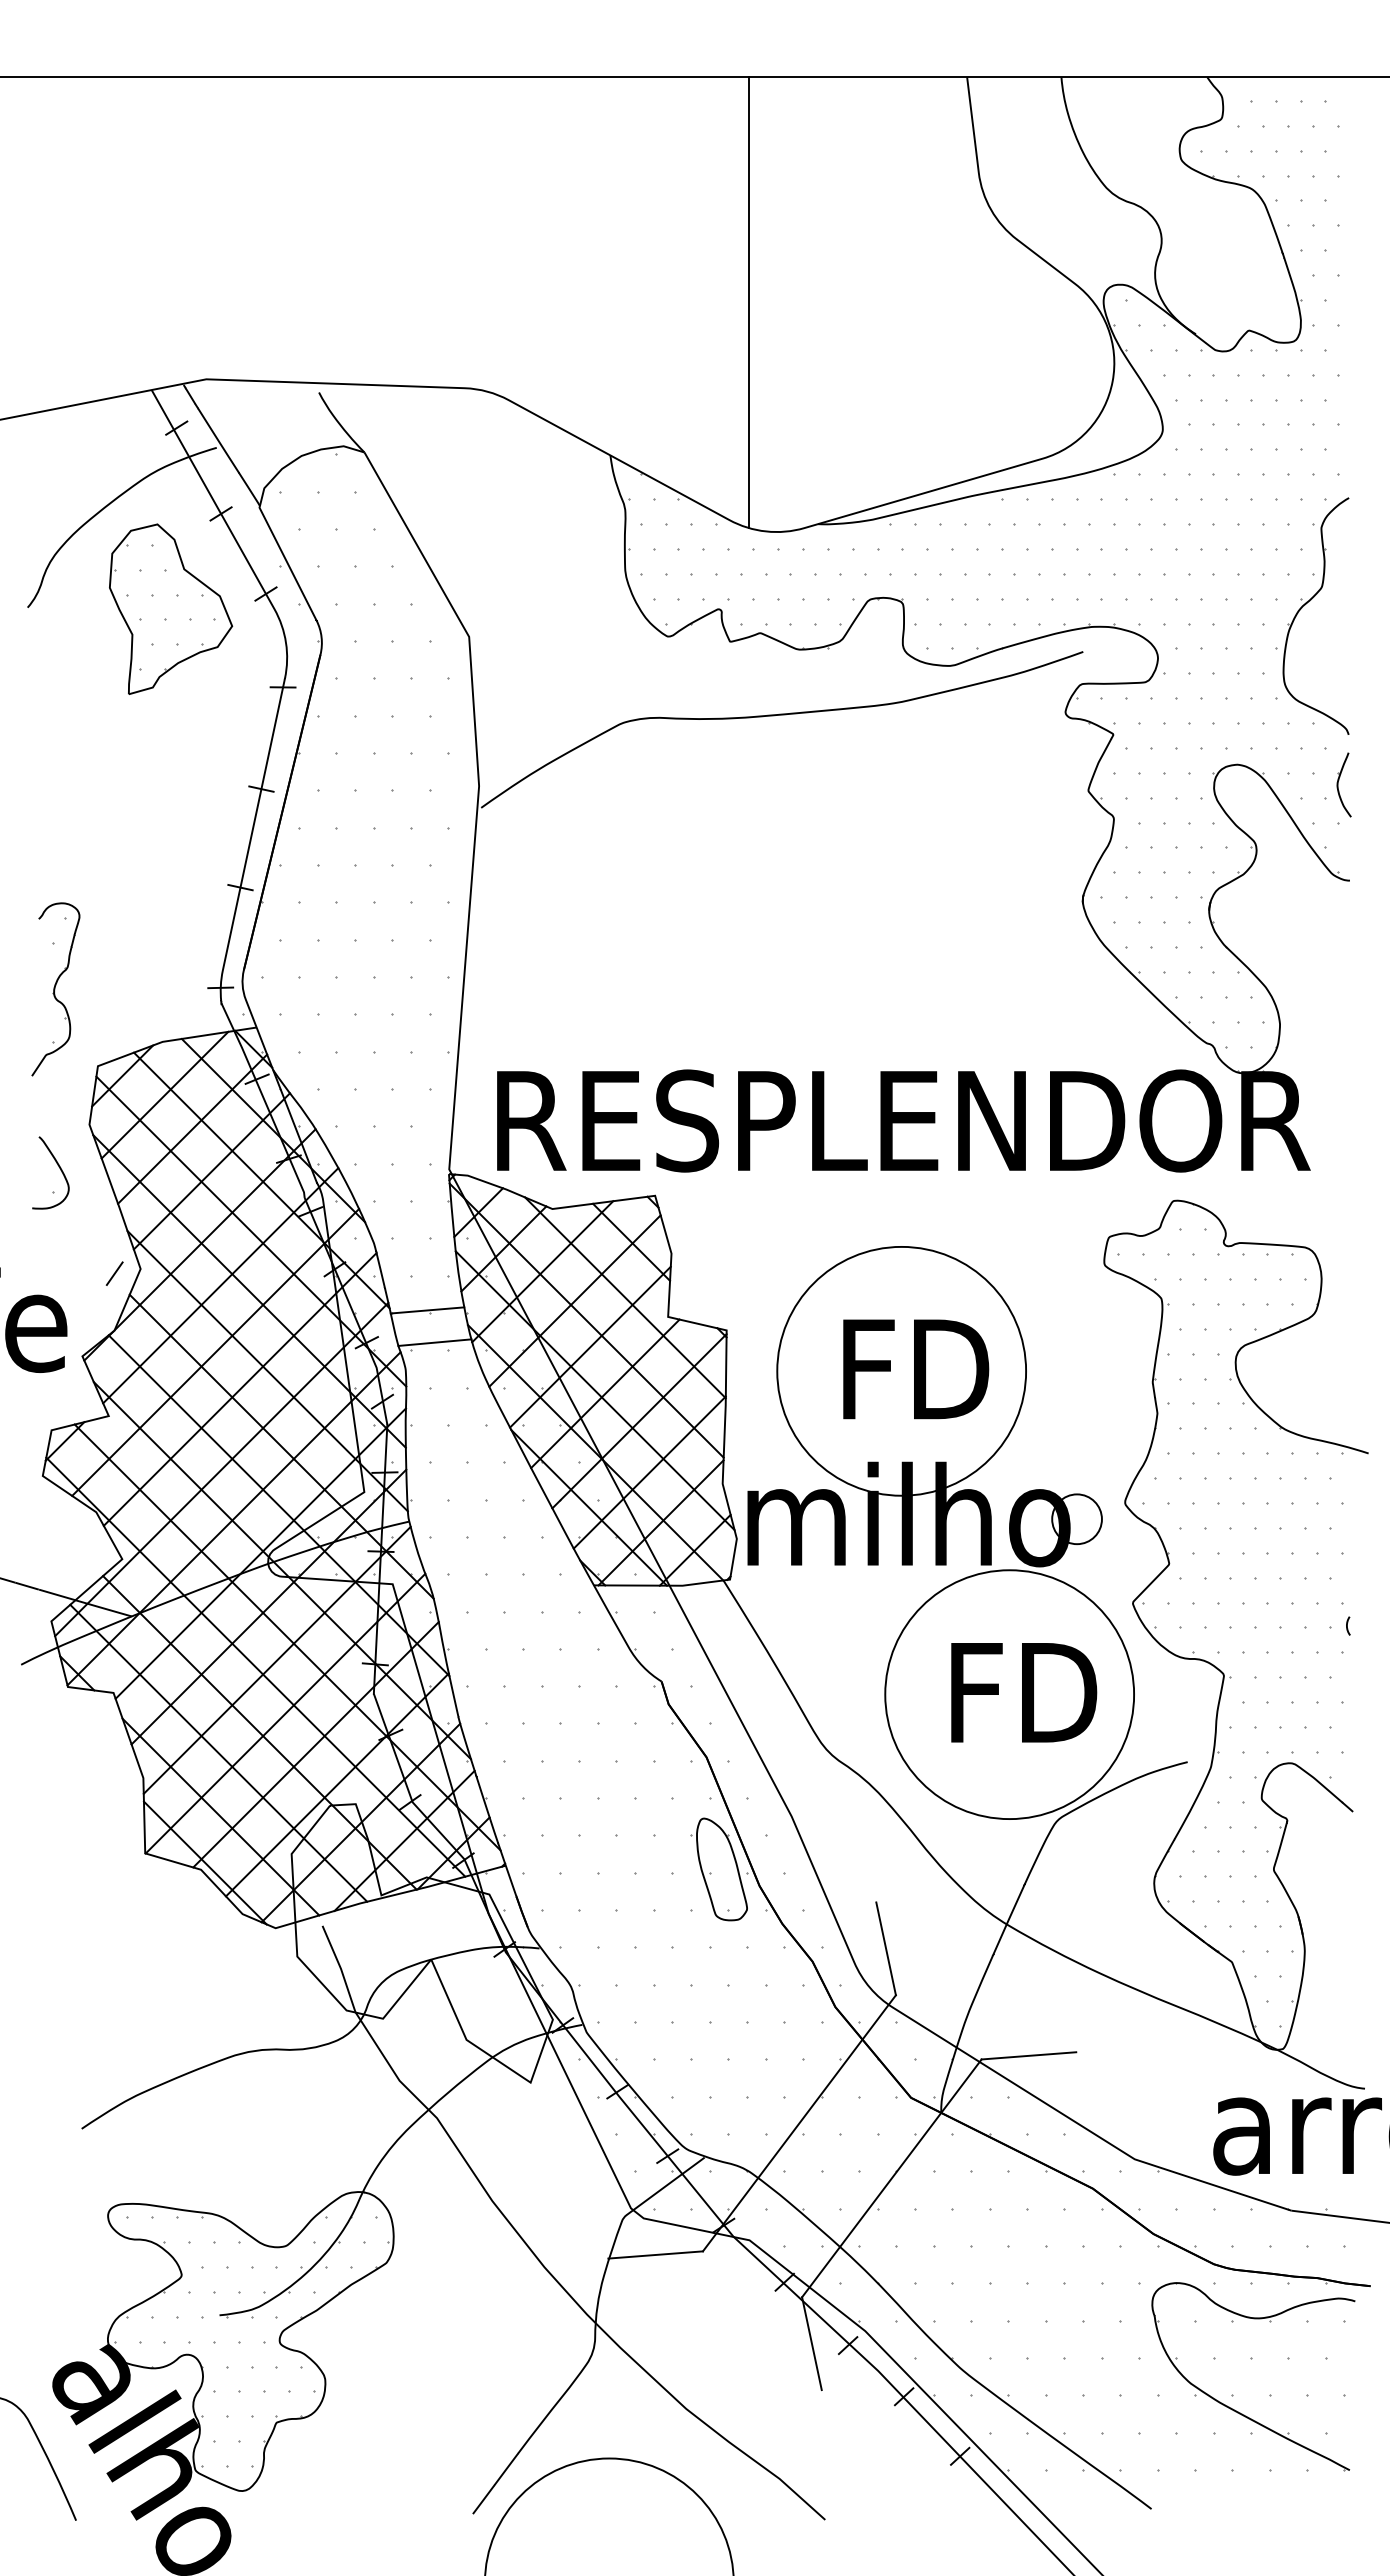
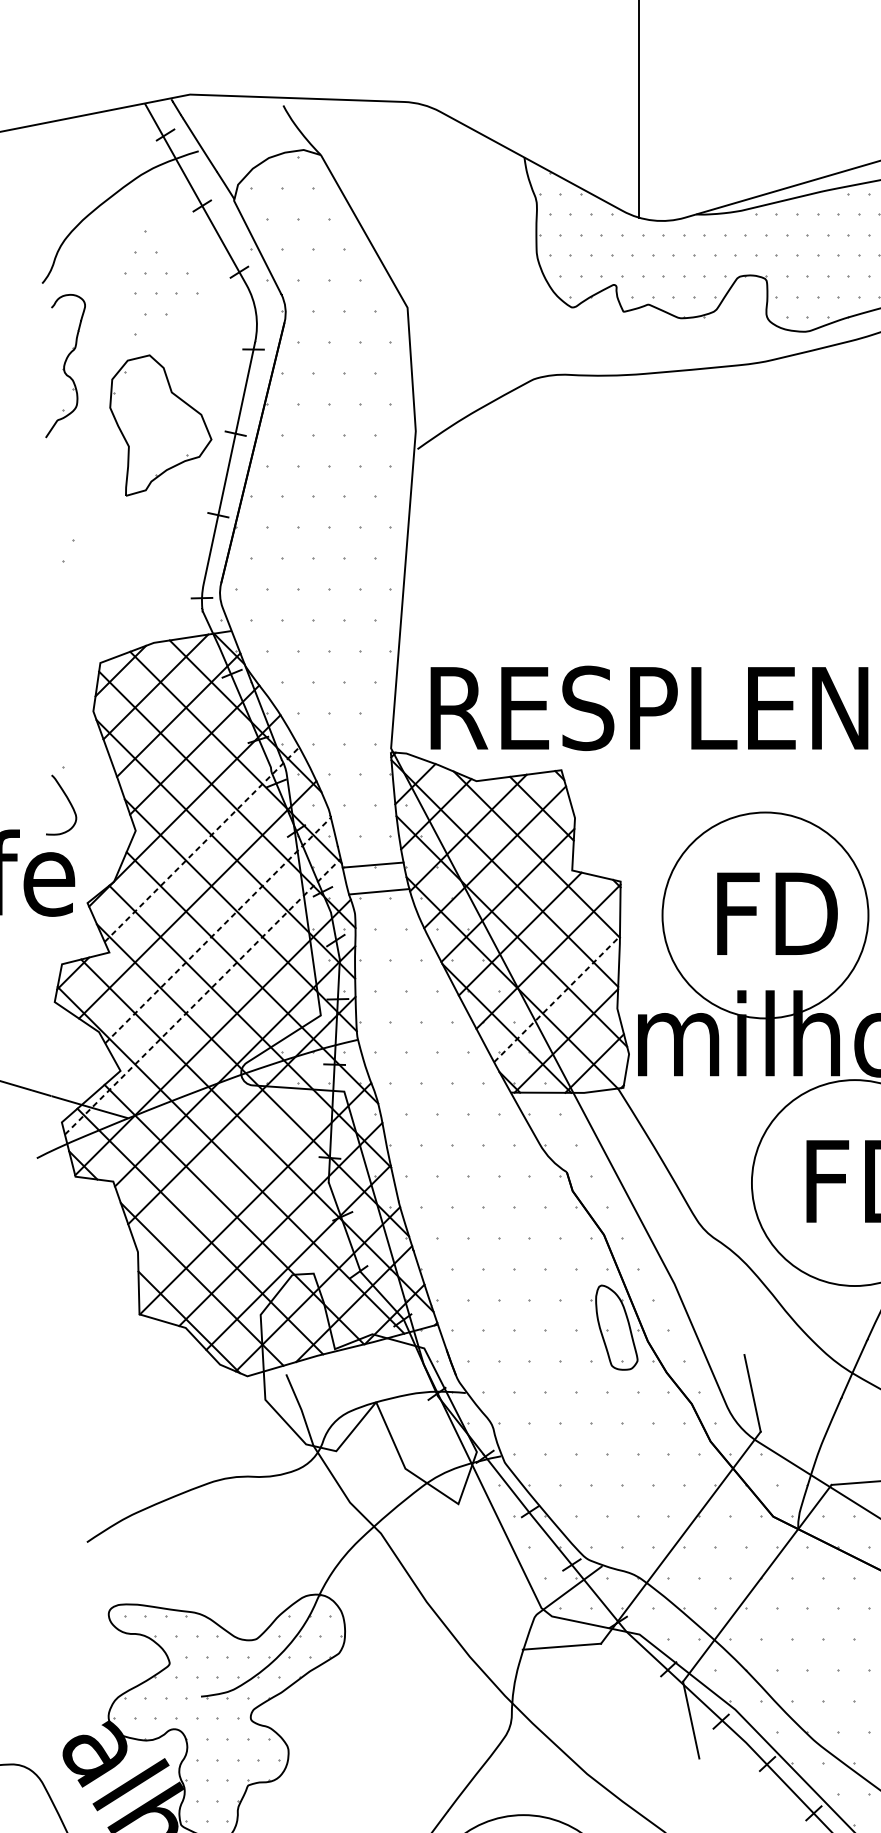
part: (171, 608) -> (161, 424), moved
part: (55, 989) -> (65, 366), moved
curve: (59, 1168) -> (68, 801), moved
line: (114, 1273) -> (114, 834), removed
line: (221, 1285) -> (202, 844), solid -> dashed
line: (240, 1389) -> (218, 930), solid -> dashed
line: (221, 1469) -> (202, 996), solid -> dashed
line: (649, 1472) -> (556, 999), solid -> dashed
line: (276, 1659) -> (248, 1153), removed

